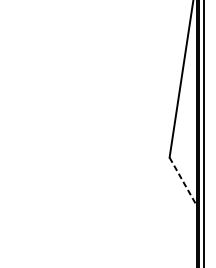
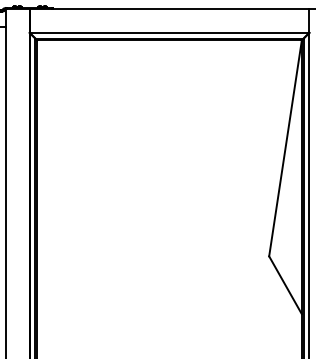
line: (183, 182) -> (285, 285), dashed -> solid

